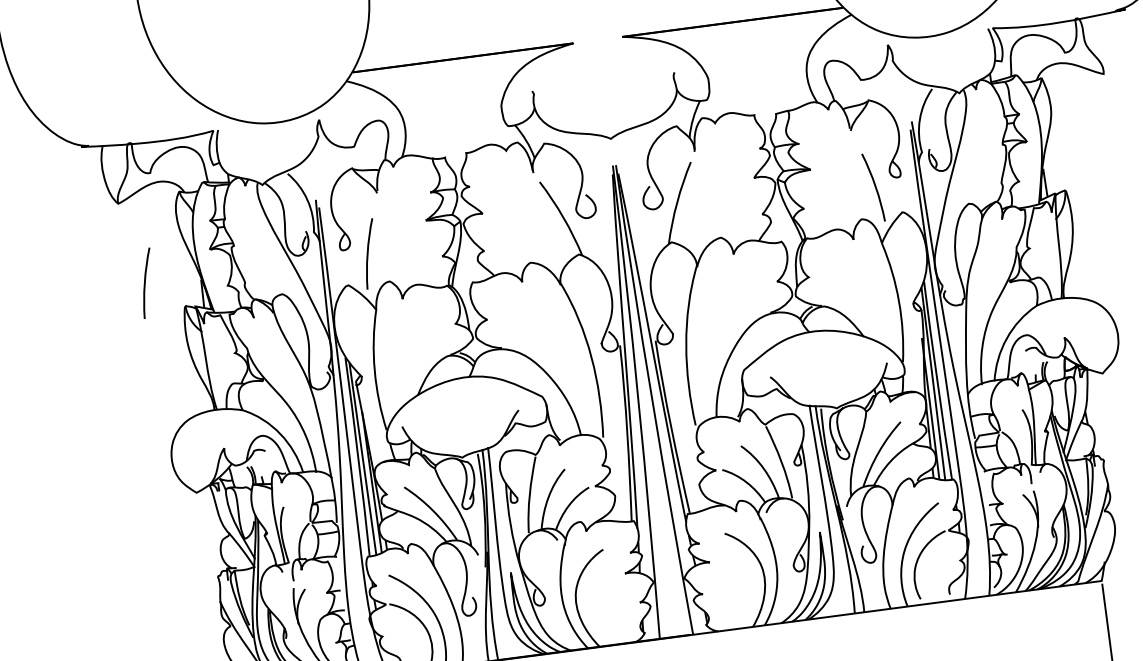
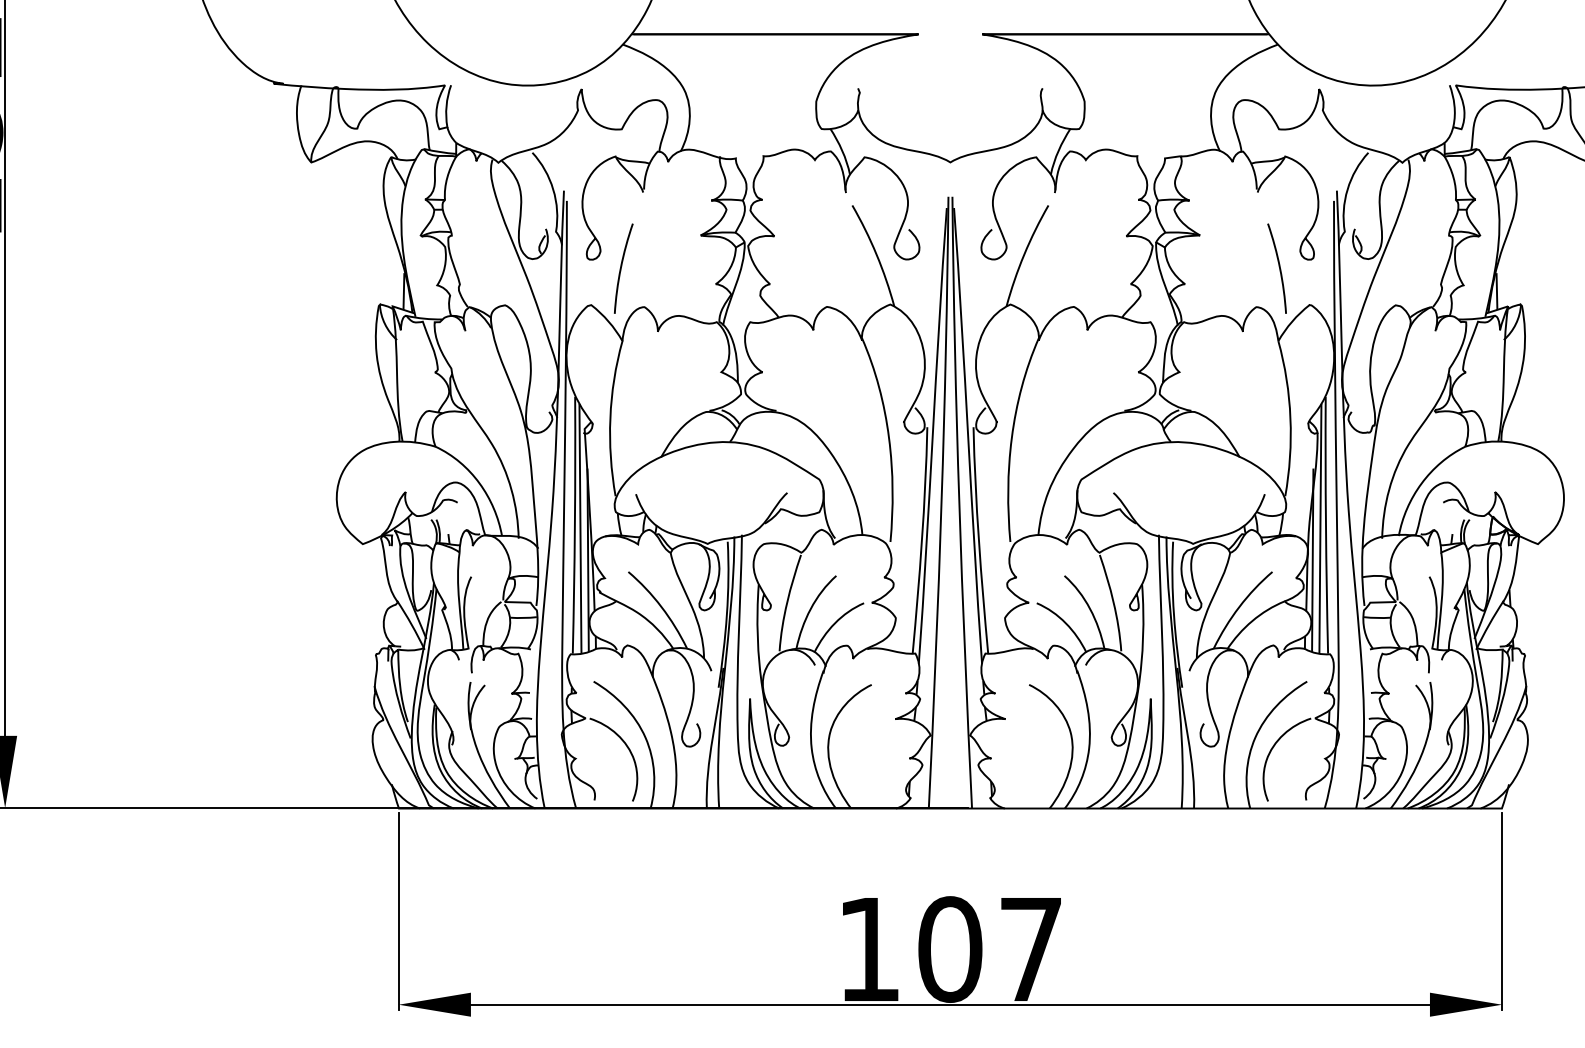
curve: (145, 283) -> (332, 268), removed

